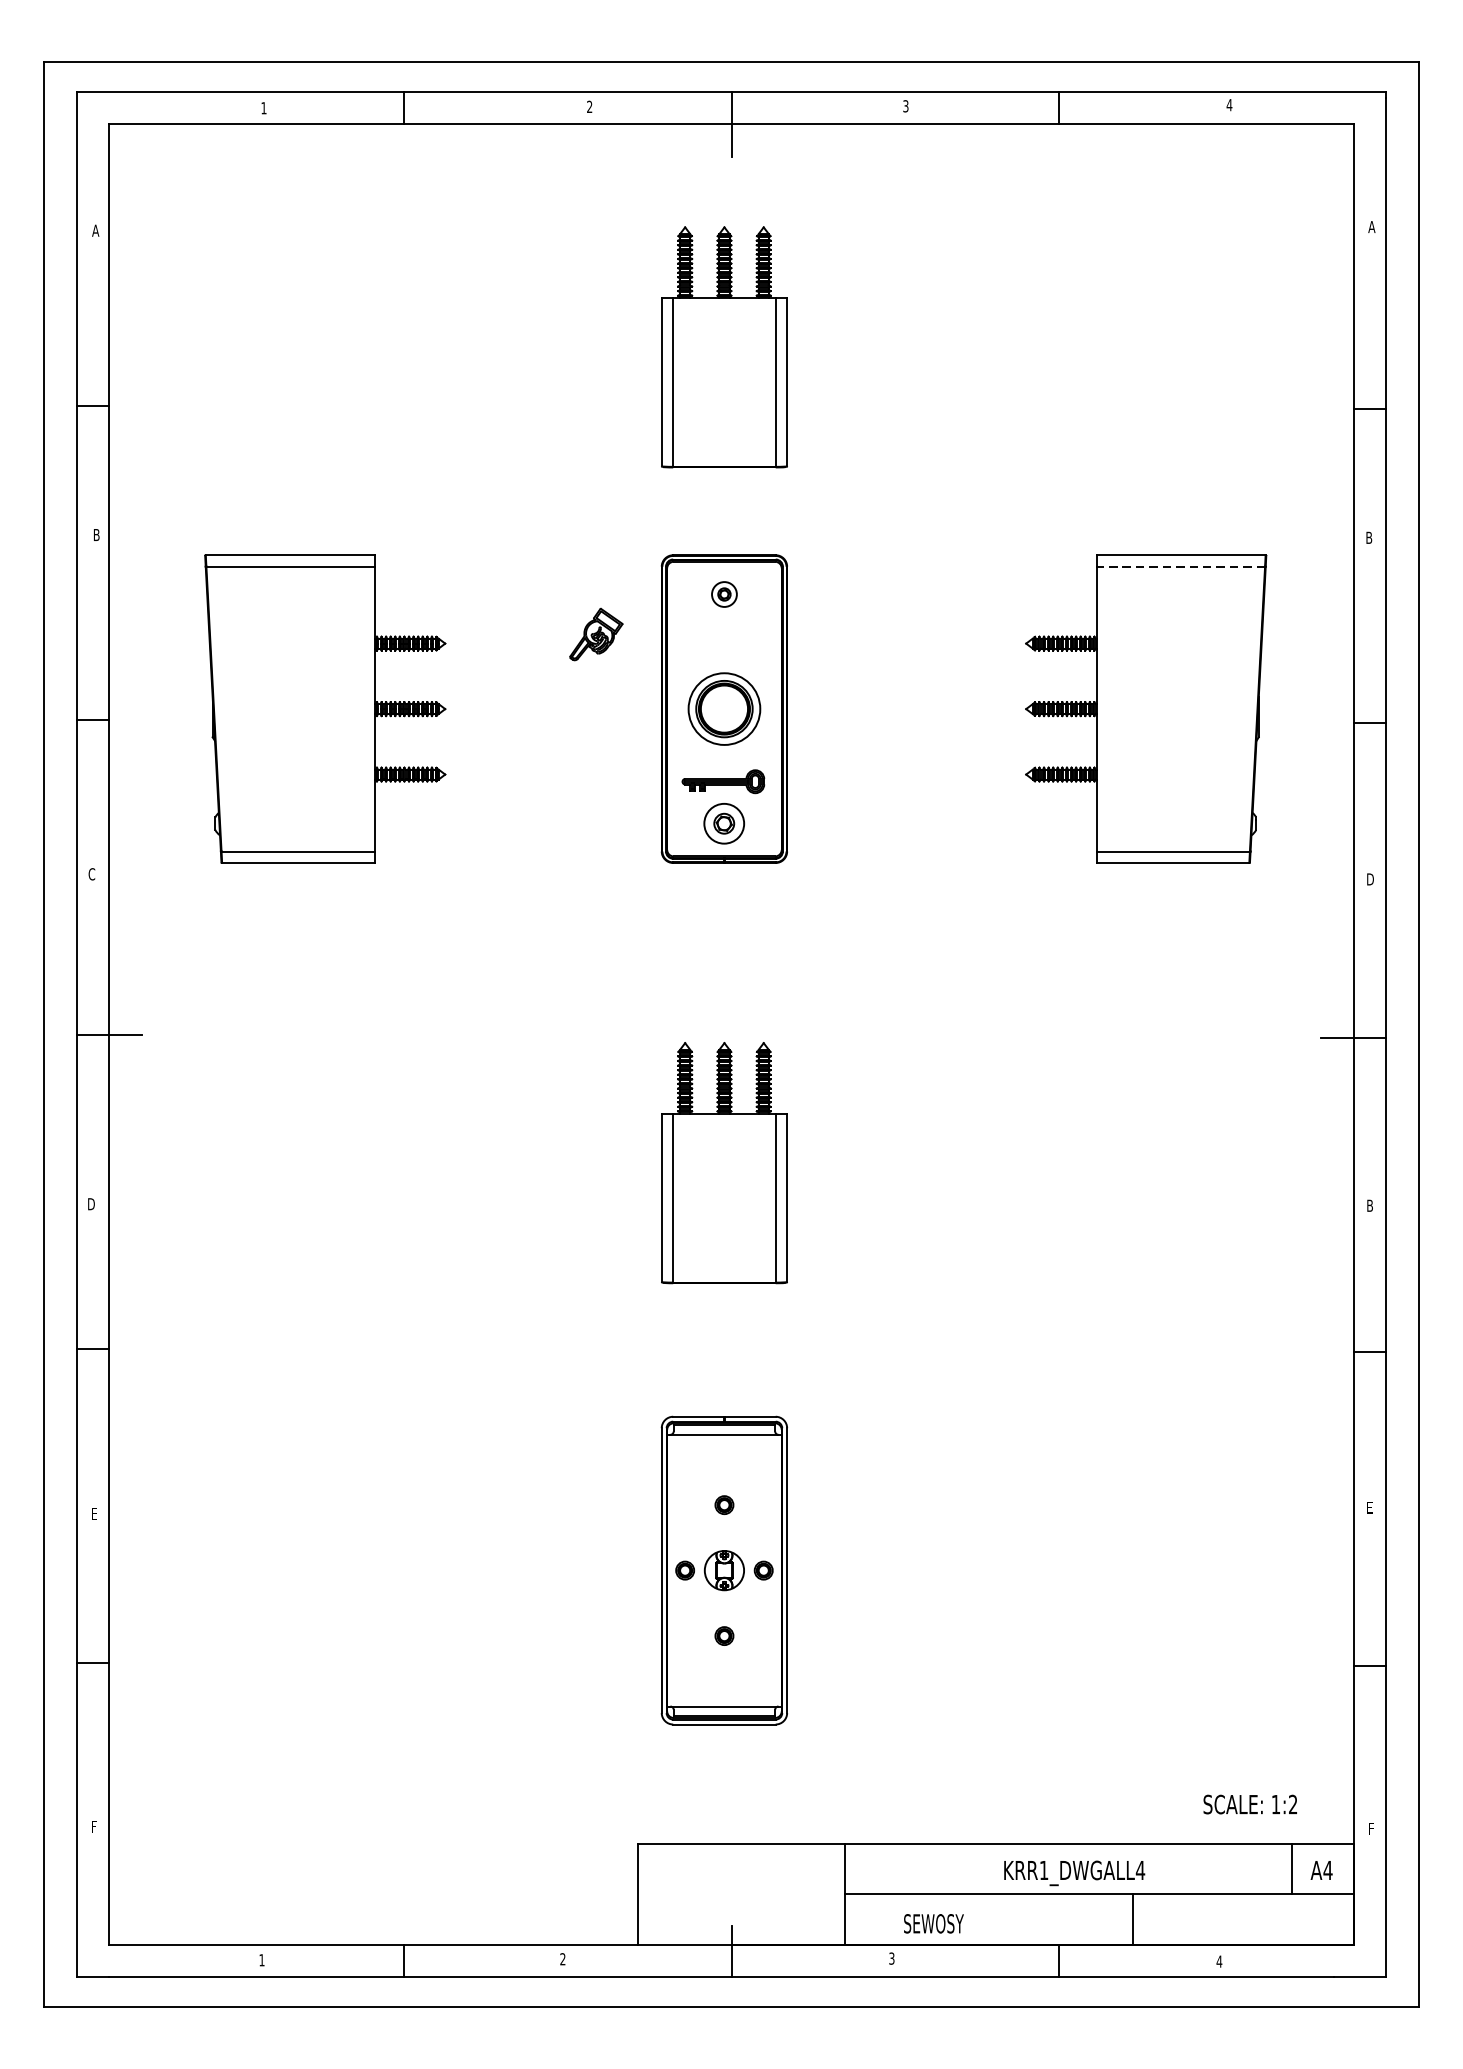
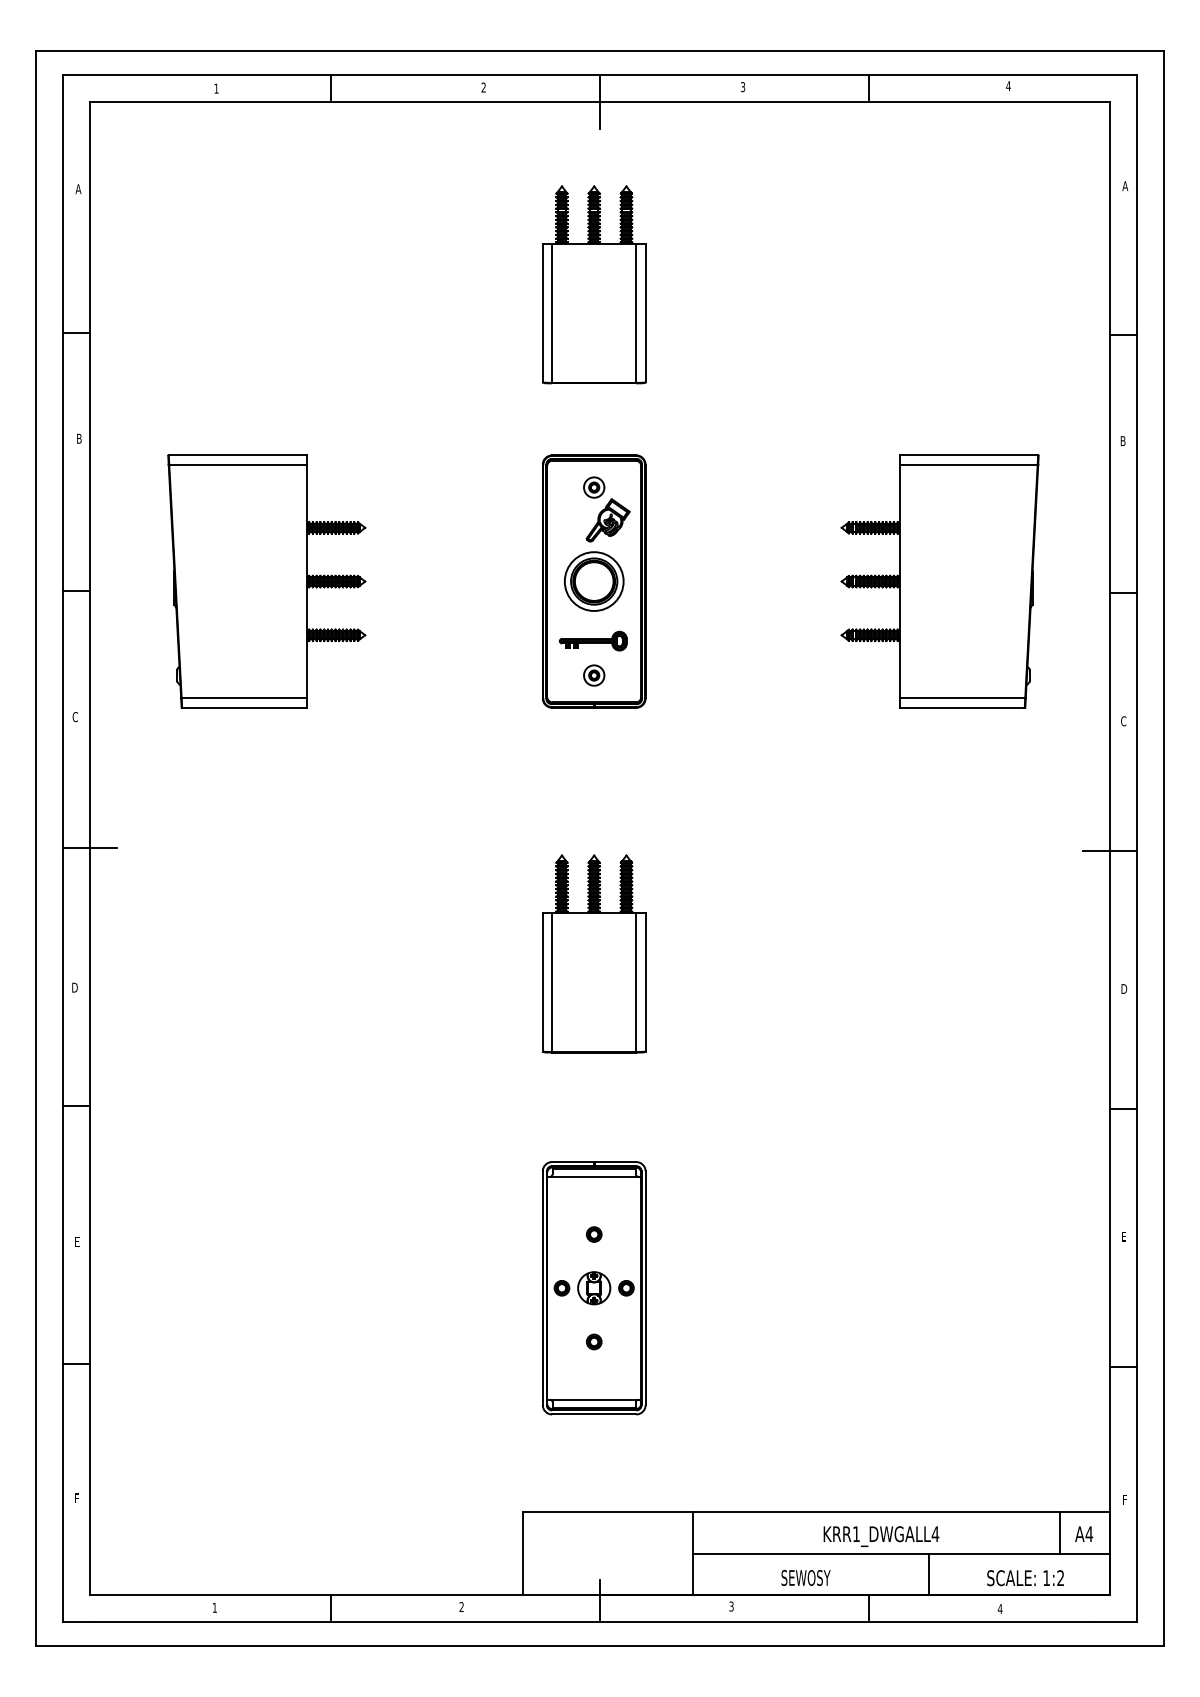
line: (1180, 566) -> (968, 464), dashed -> solid
part: (595, 634) -> (607, 520), moved
part: (724, 823) -> (594, 675), size x0.62
text: (1369, 879) -> (1123, 721), D -> C
text: (1370, 1205) -> (1124, 988), B -> D
text: (1250, 1804) -> (1025, 1578), moved
text: (933, 1923) -> (805, 1577), moved

